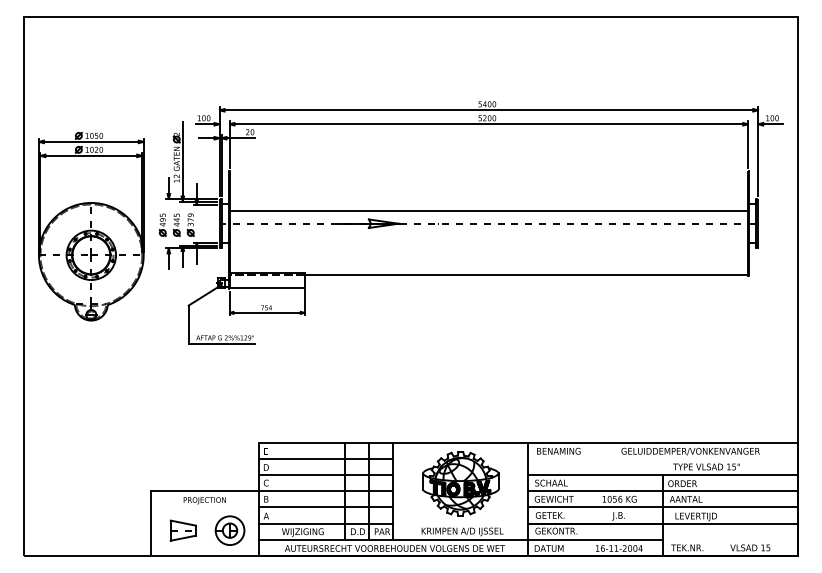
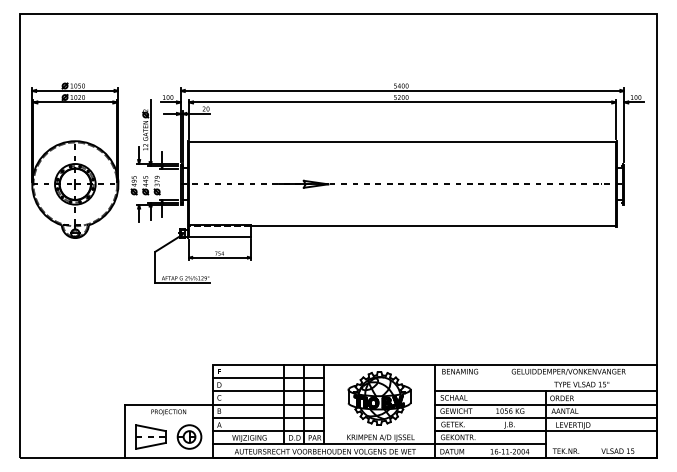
line: (488, 210) -> (402, 142), moved
part: (91, 226) -> (75, 160), moved
part: (182, 530) -> (150, 436), size x1.43

